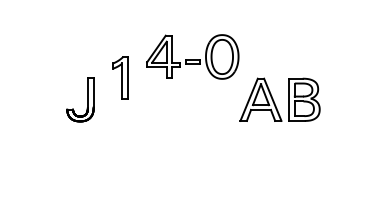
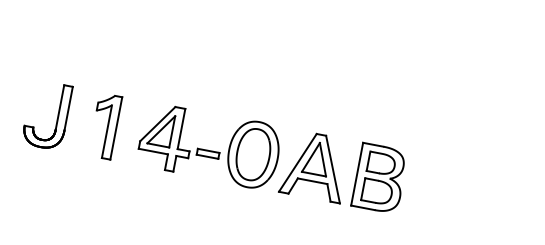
part: (192, 56) -> (209, 145), moved
part: (120, 77) -> (105, 125), moved

